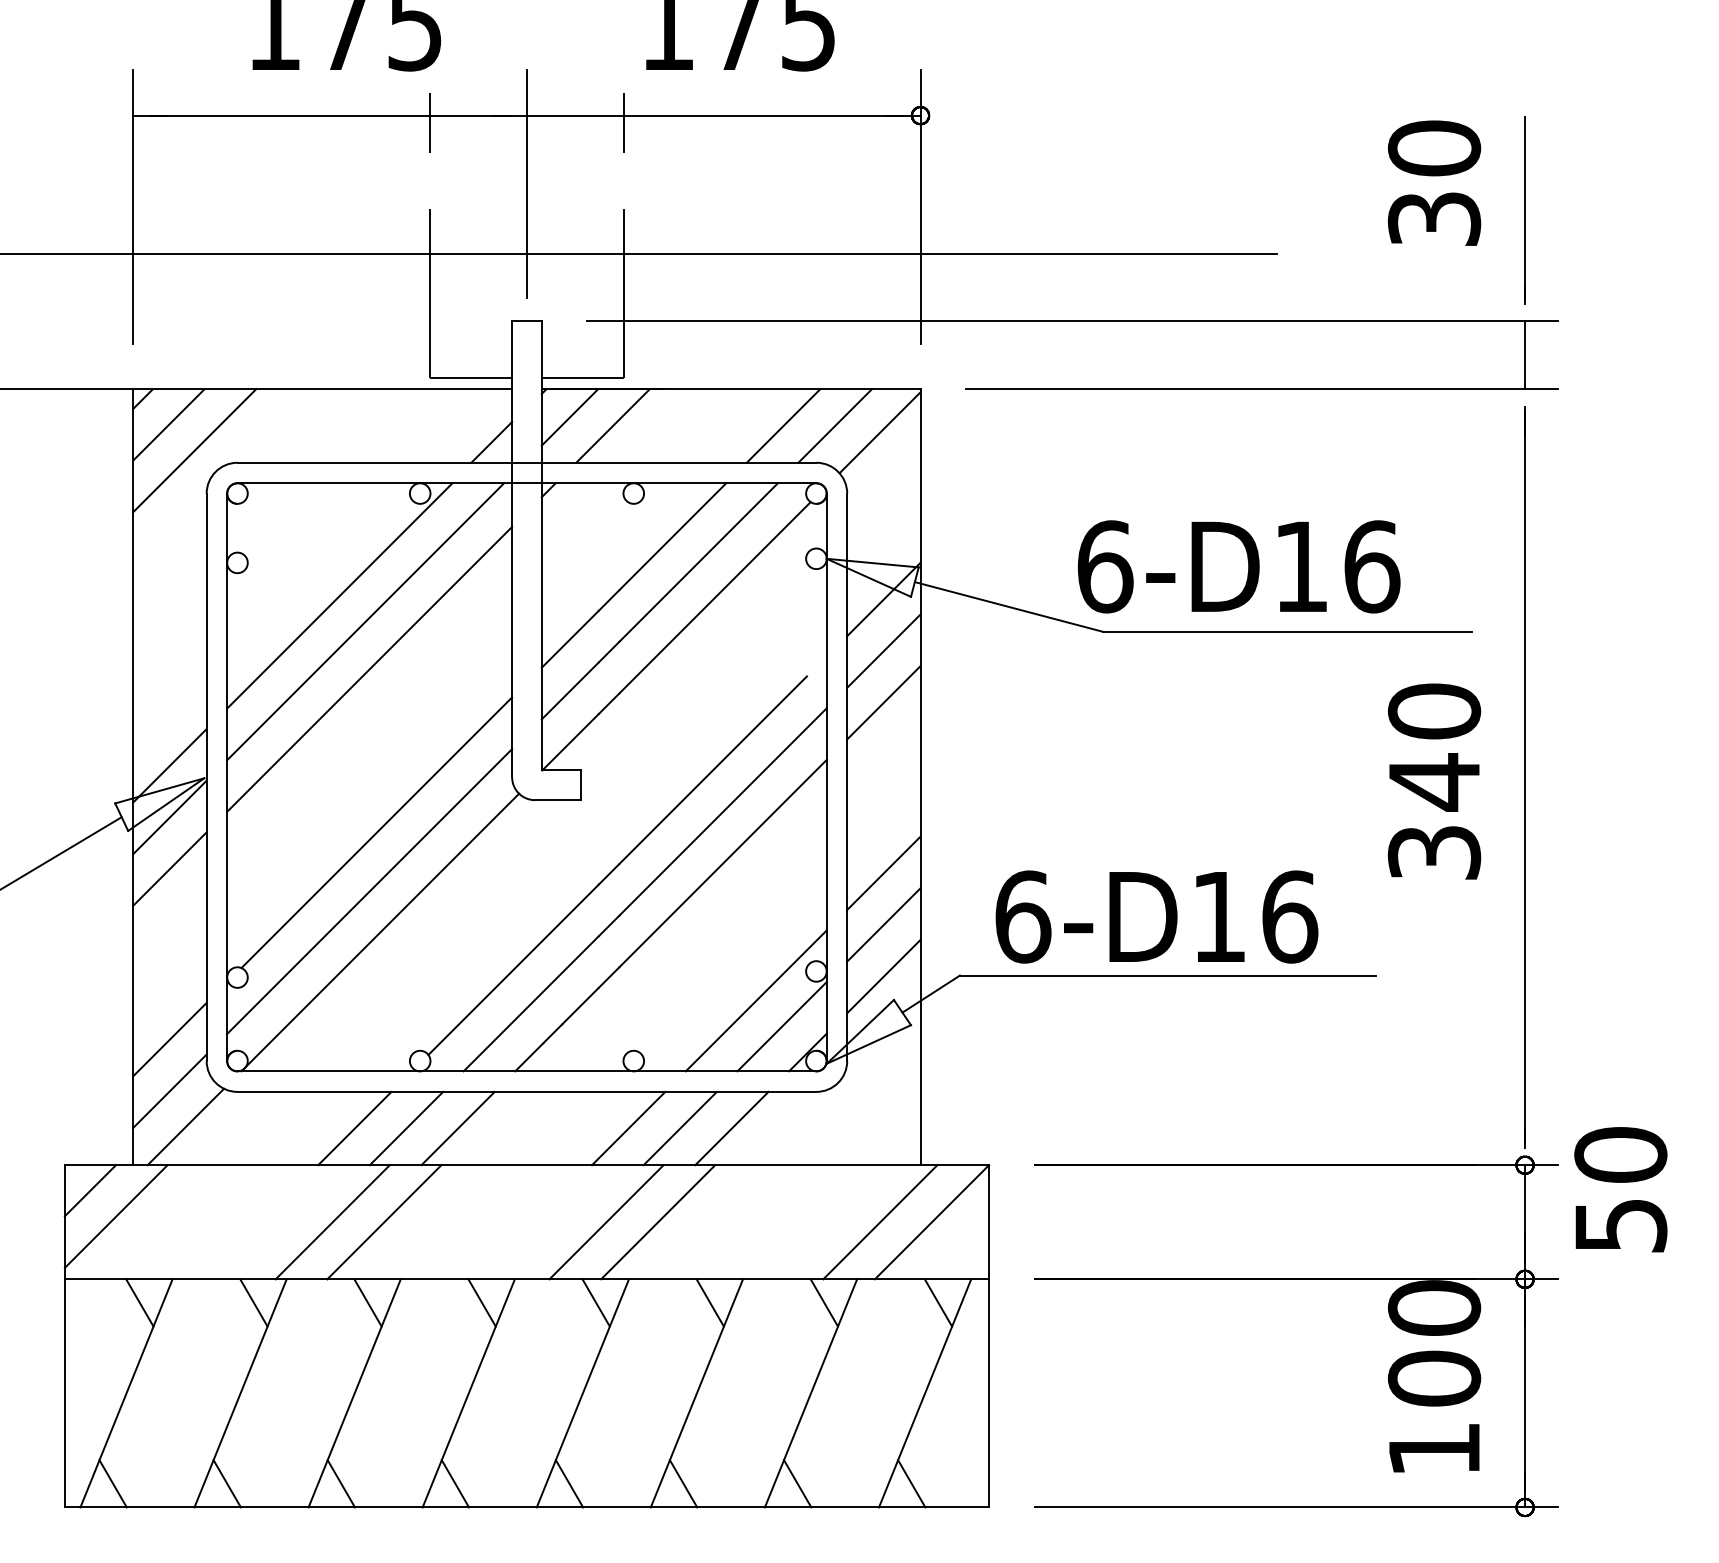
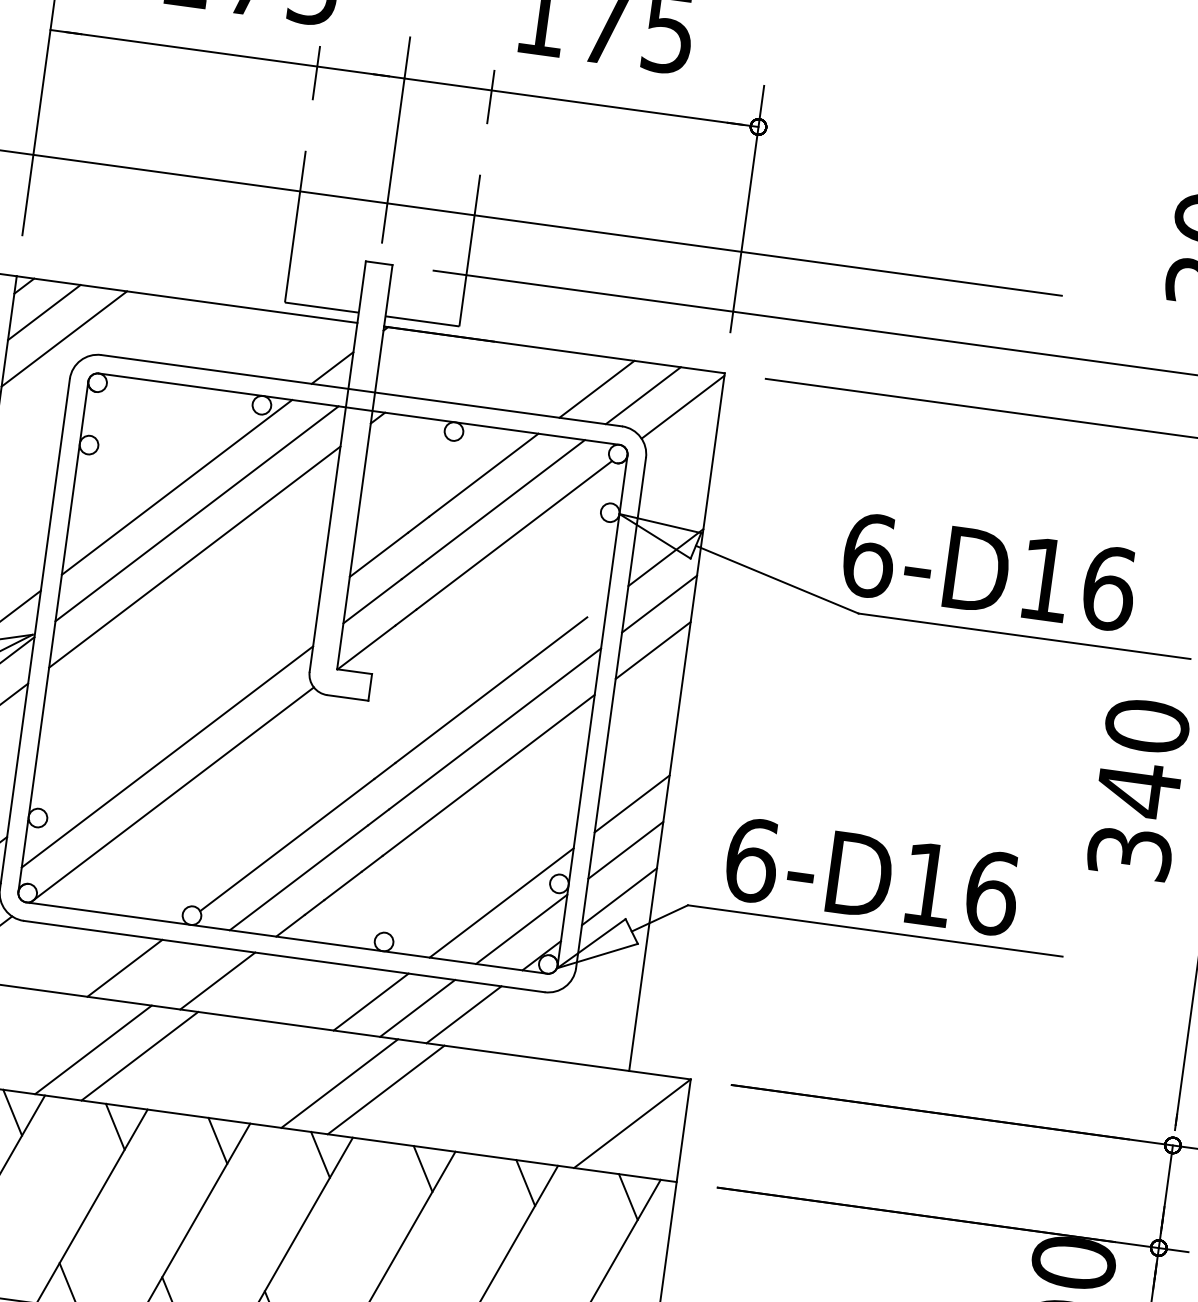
line: (569, 417) -> (405, 355), removed
line: (612, 425) -> (443, 367), removed
line: (376, 832) -> (180, 704), removed
line: (406, 1128) -> (171, 974), removed
line: (880, 1222) -> (586, 1117), removed

